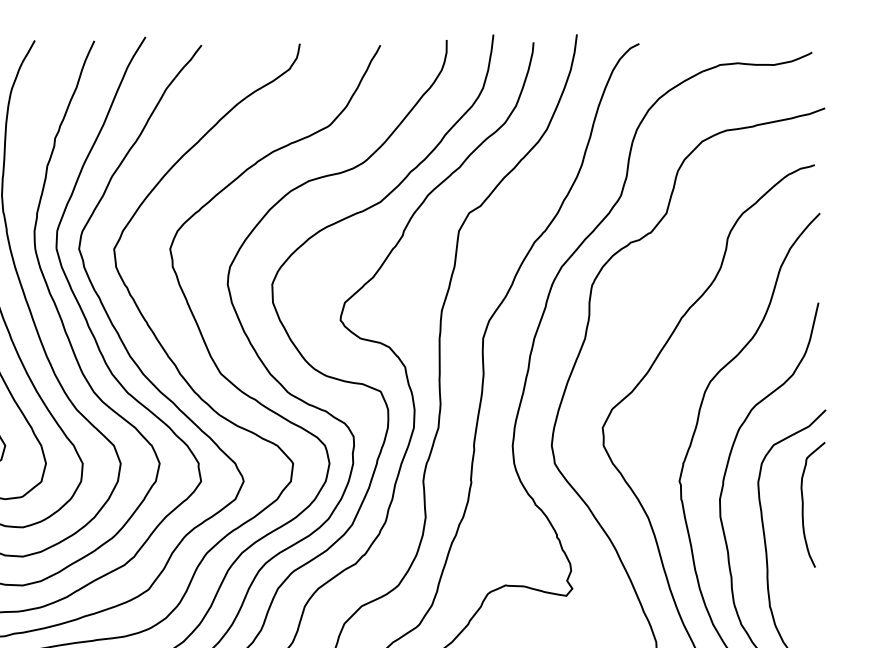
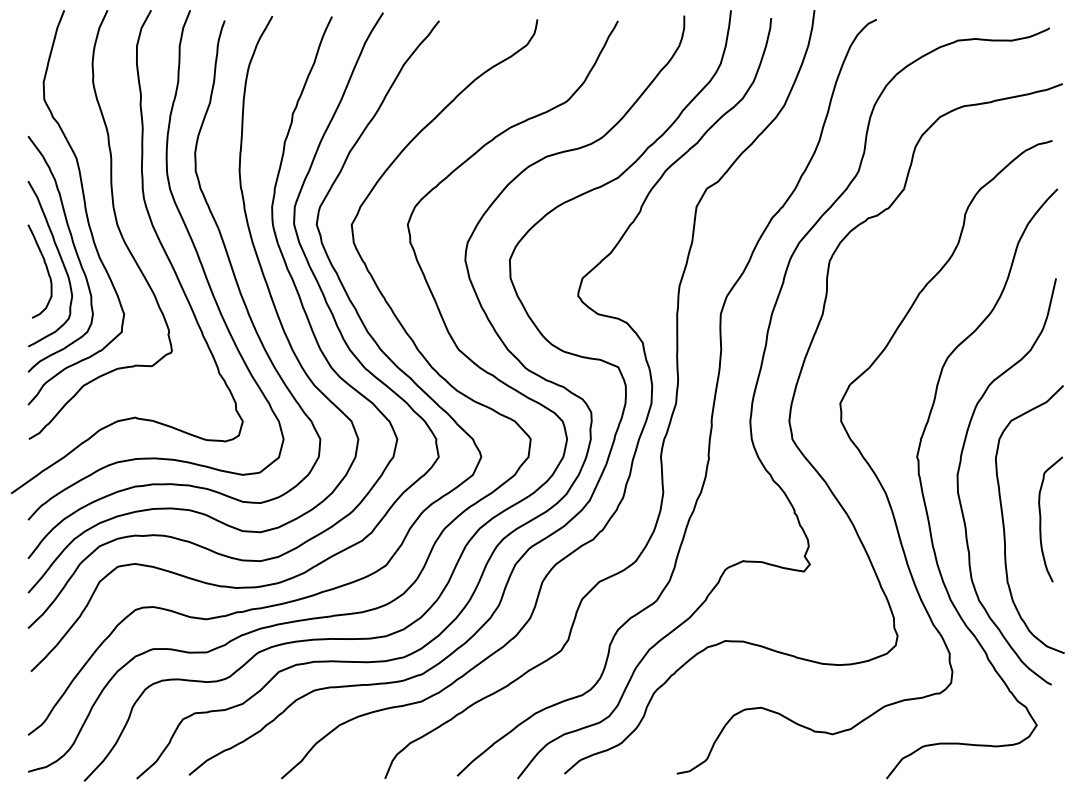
curve: (803, 504) -> (1041, 519), moved

